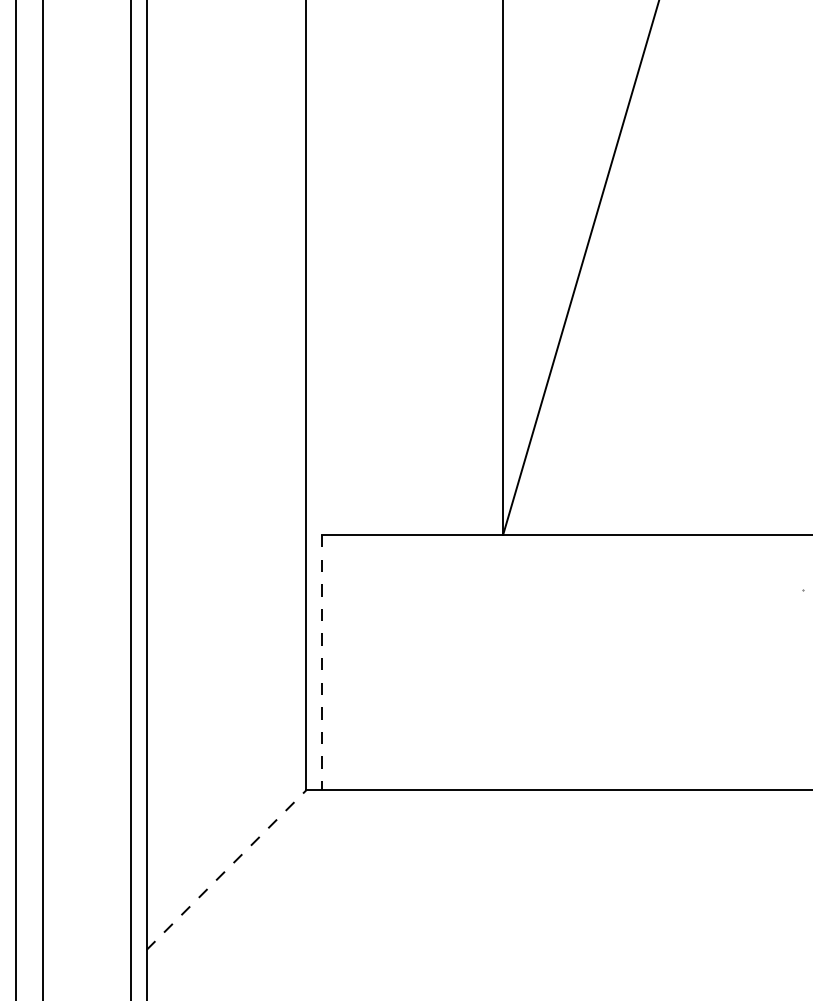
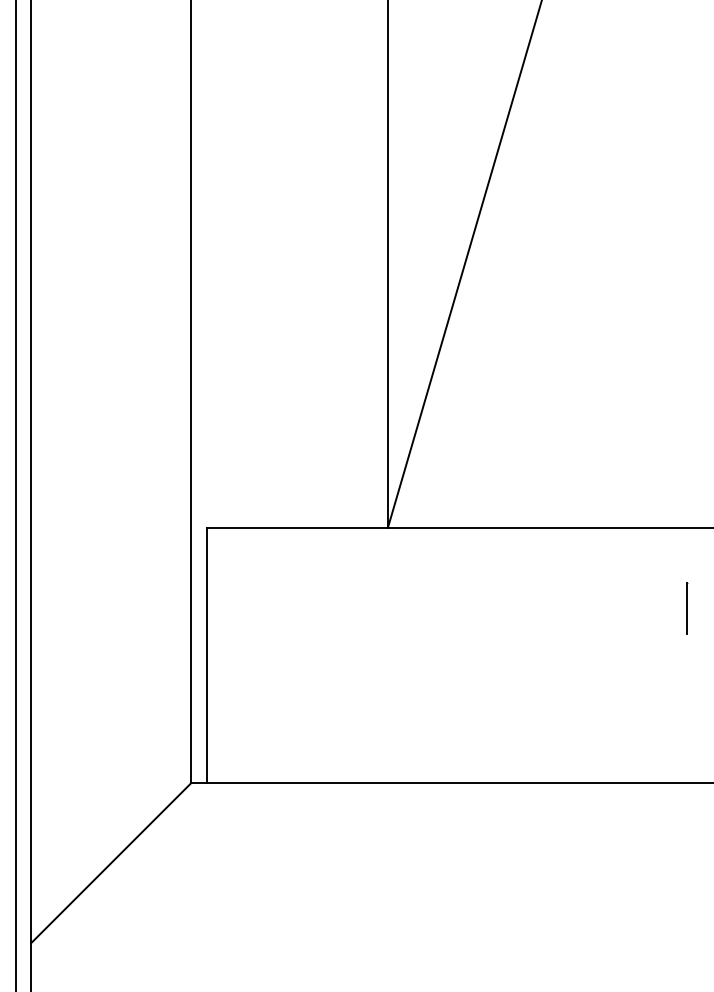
line: (802, 615) -> (687, 608), added
line: (321, 663) -> (206, 656), dashed -> solid
line: (226, 870) -> (111, 863), dashed -> solid

